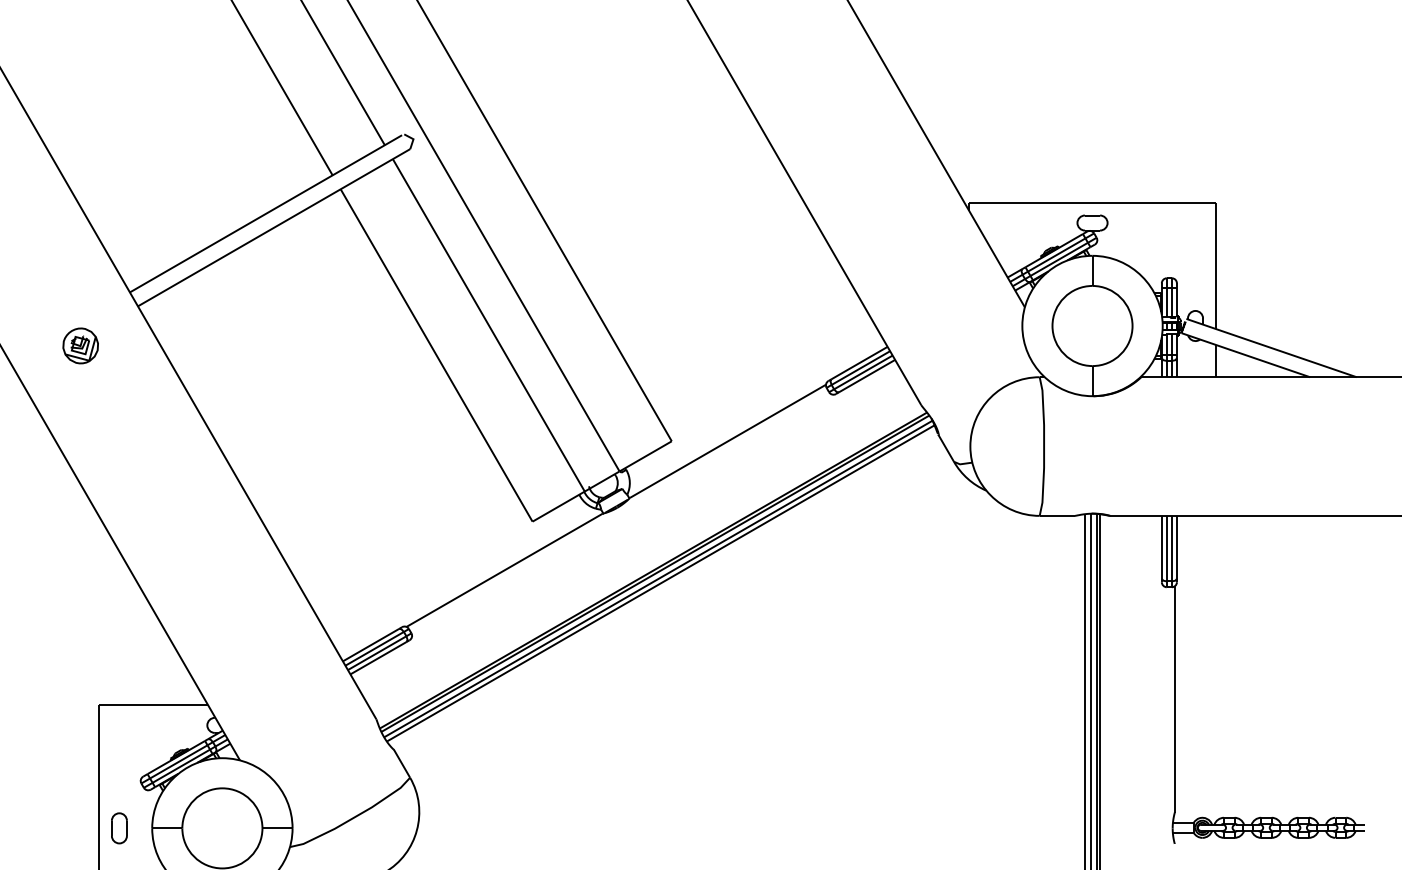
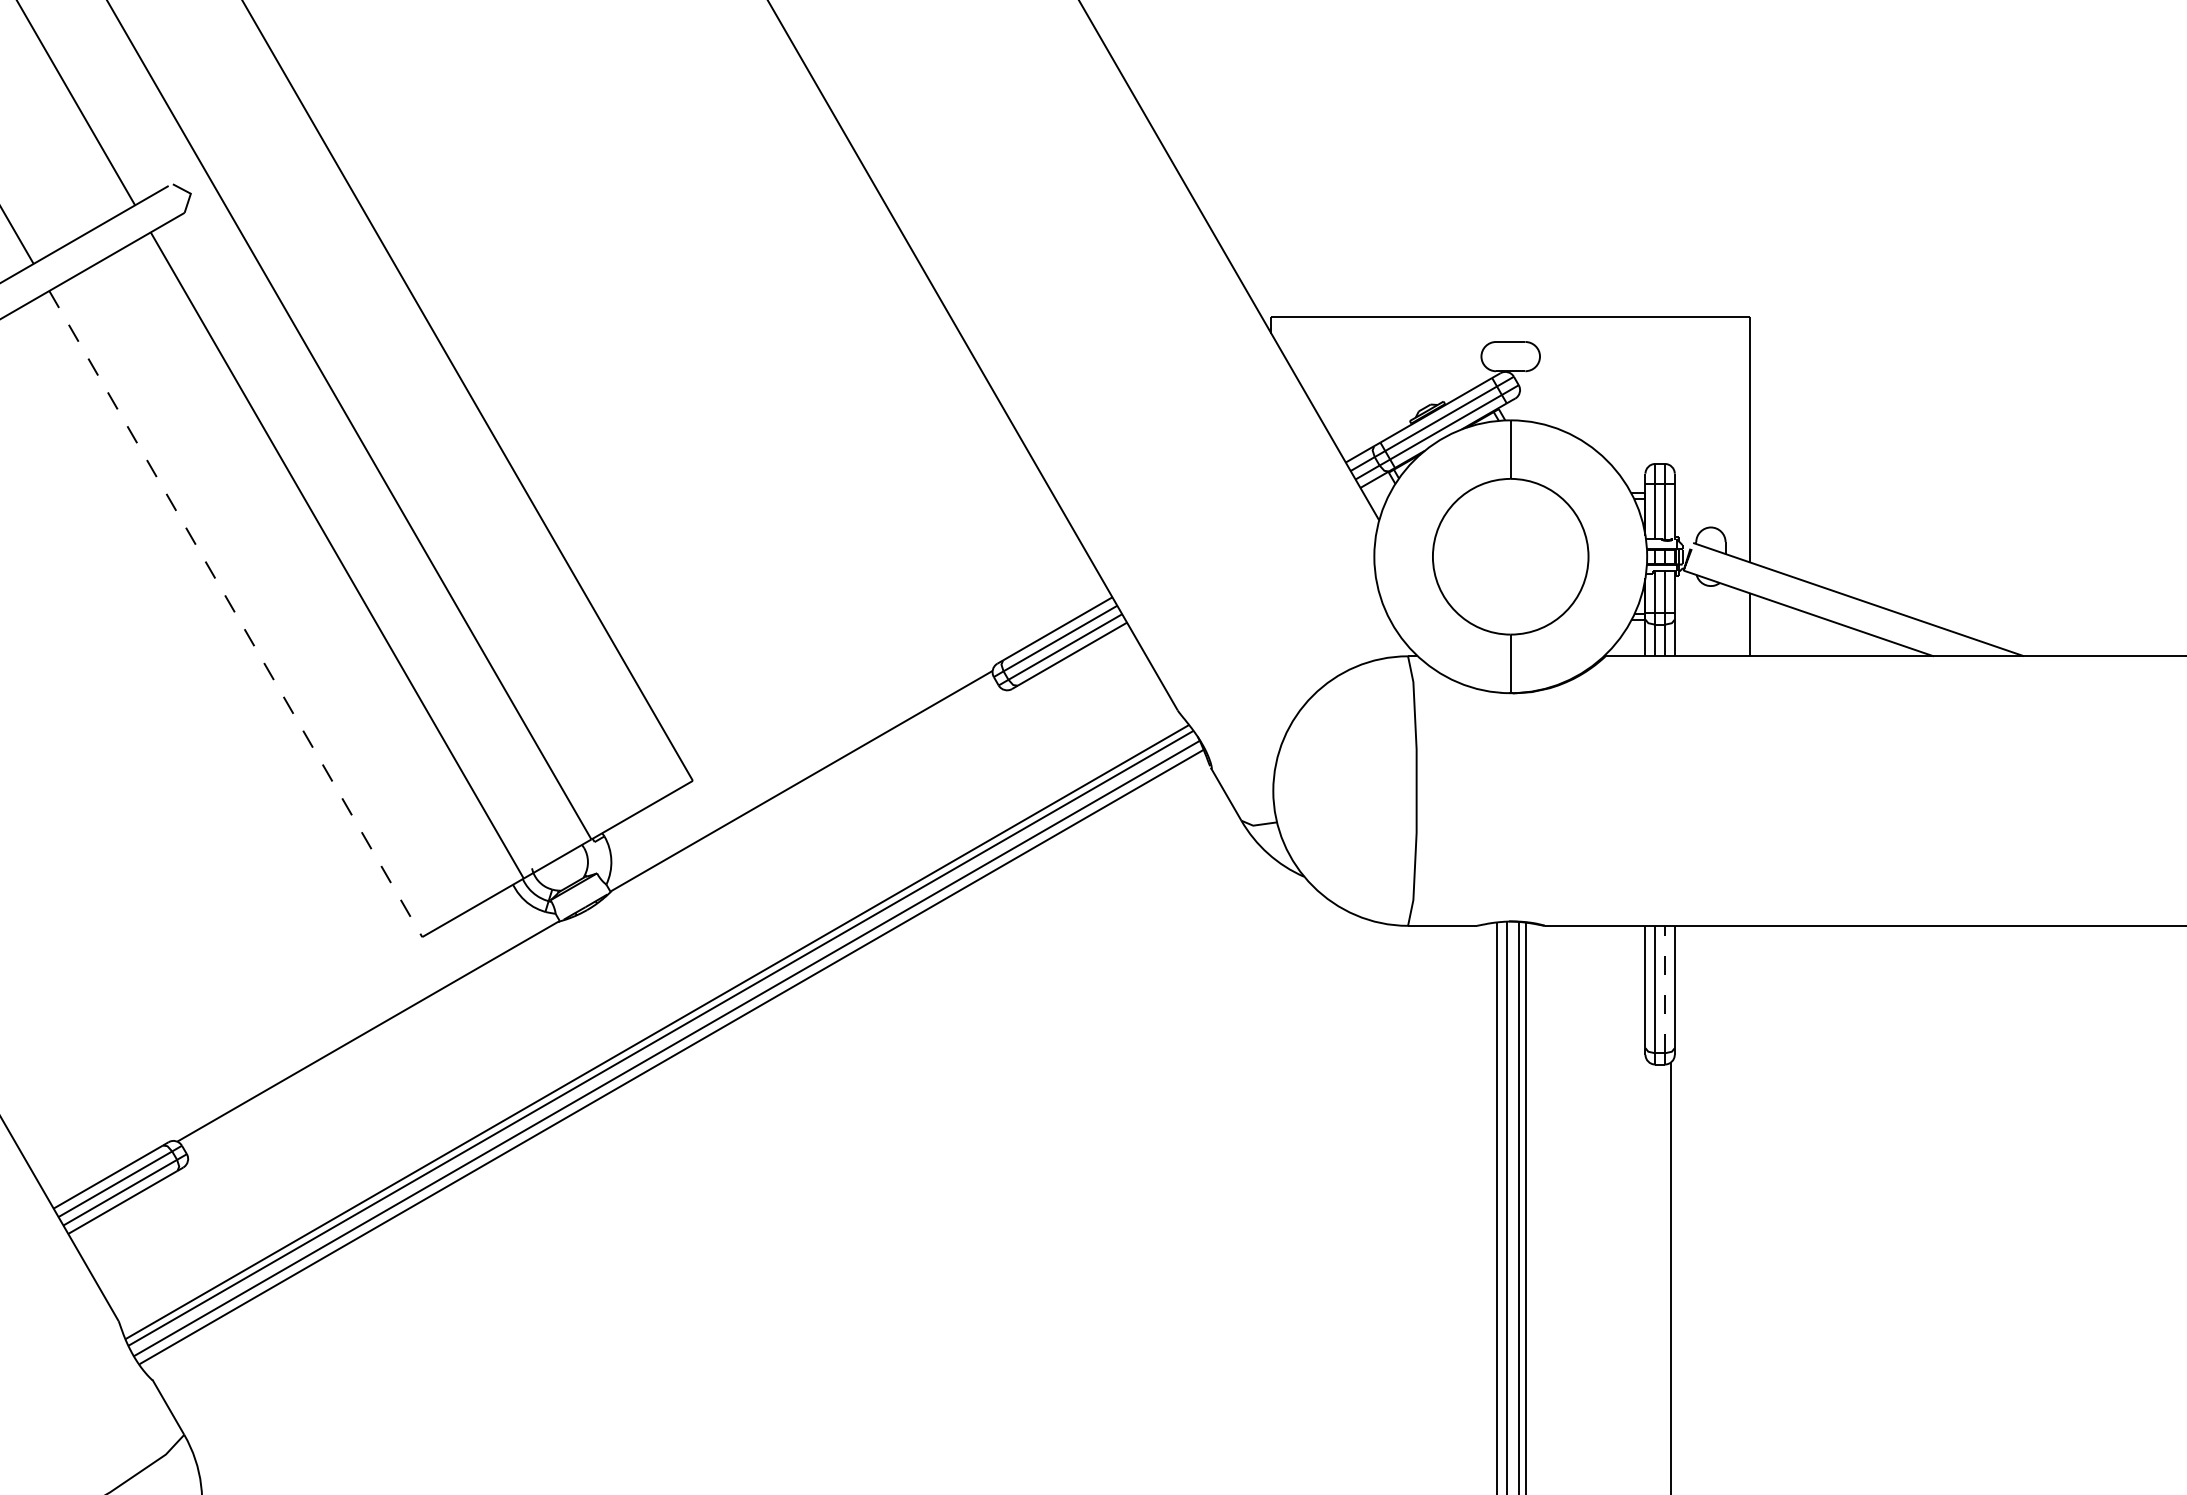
line: (436, 355) -> (235, 614), solid -> dashed
line: (1171, 548) -> (1664, 989), solid -> dashed

